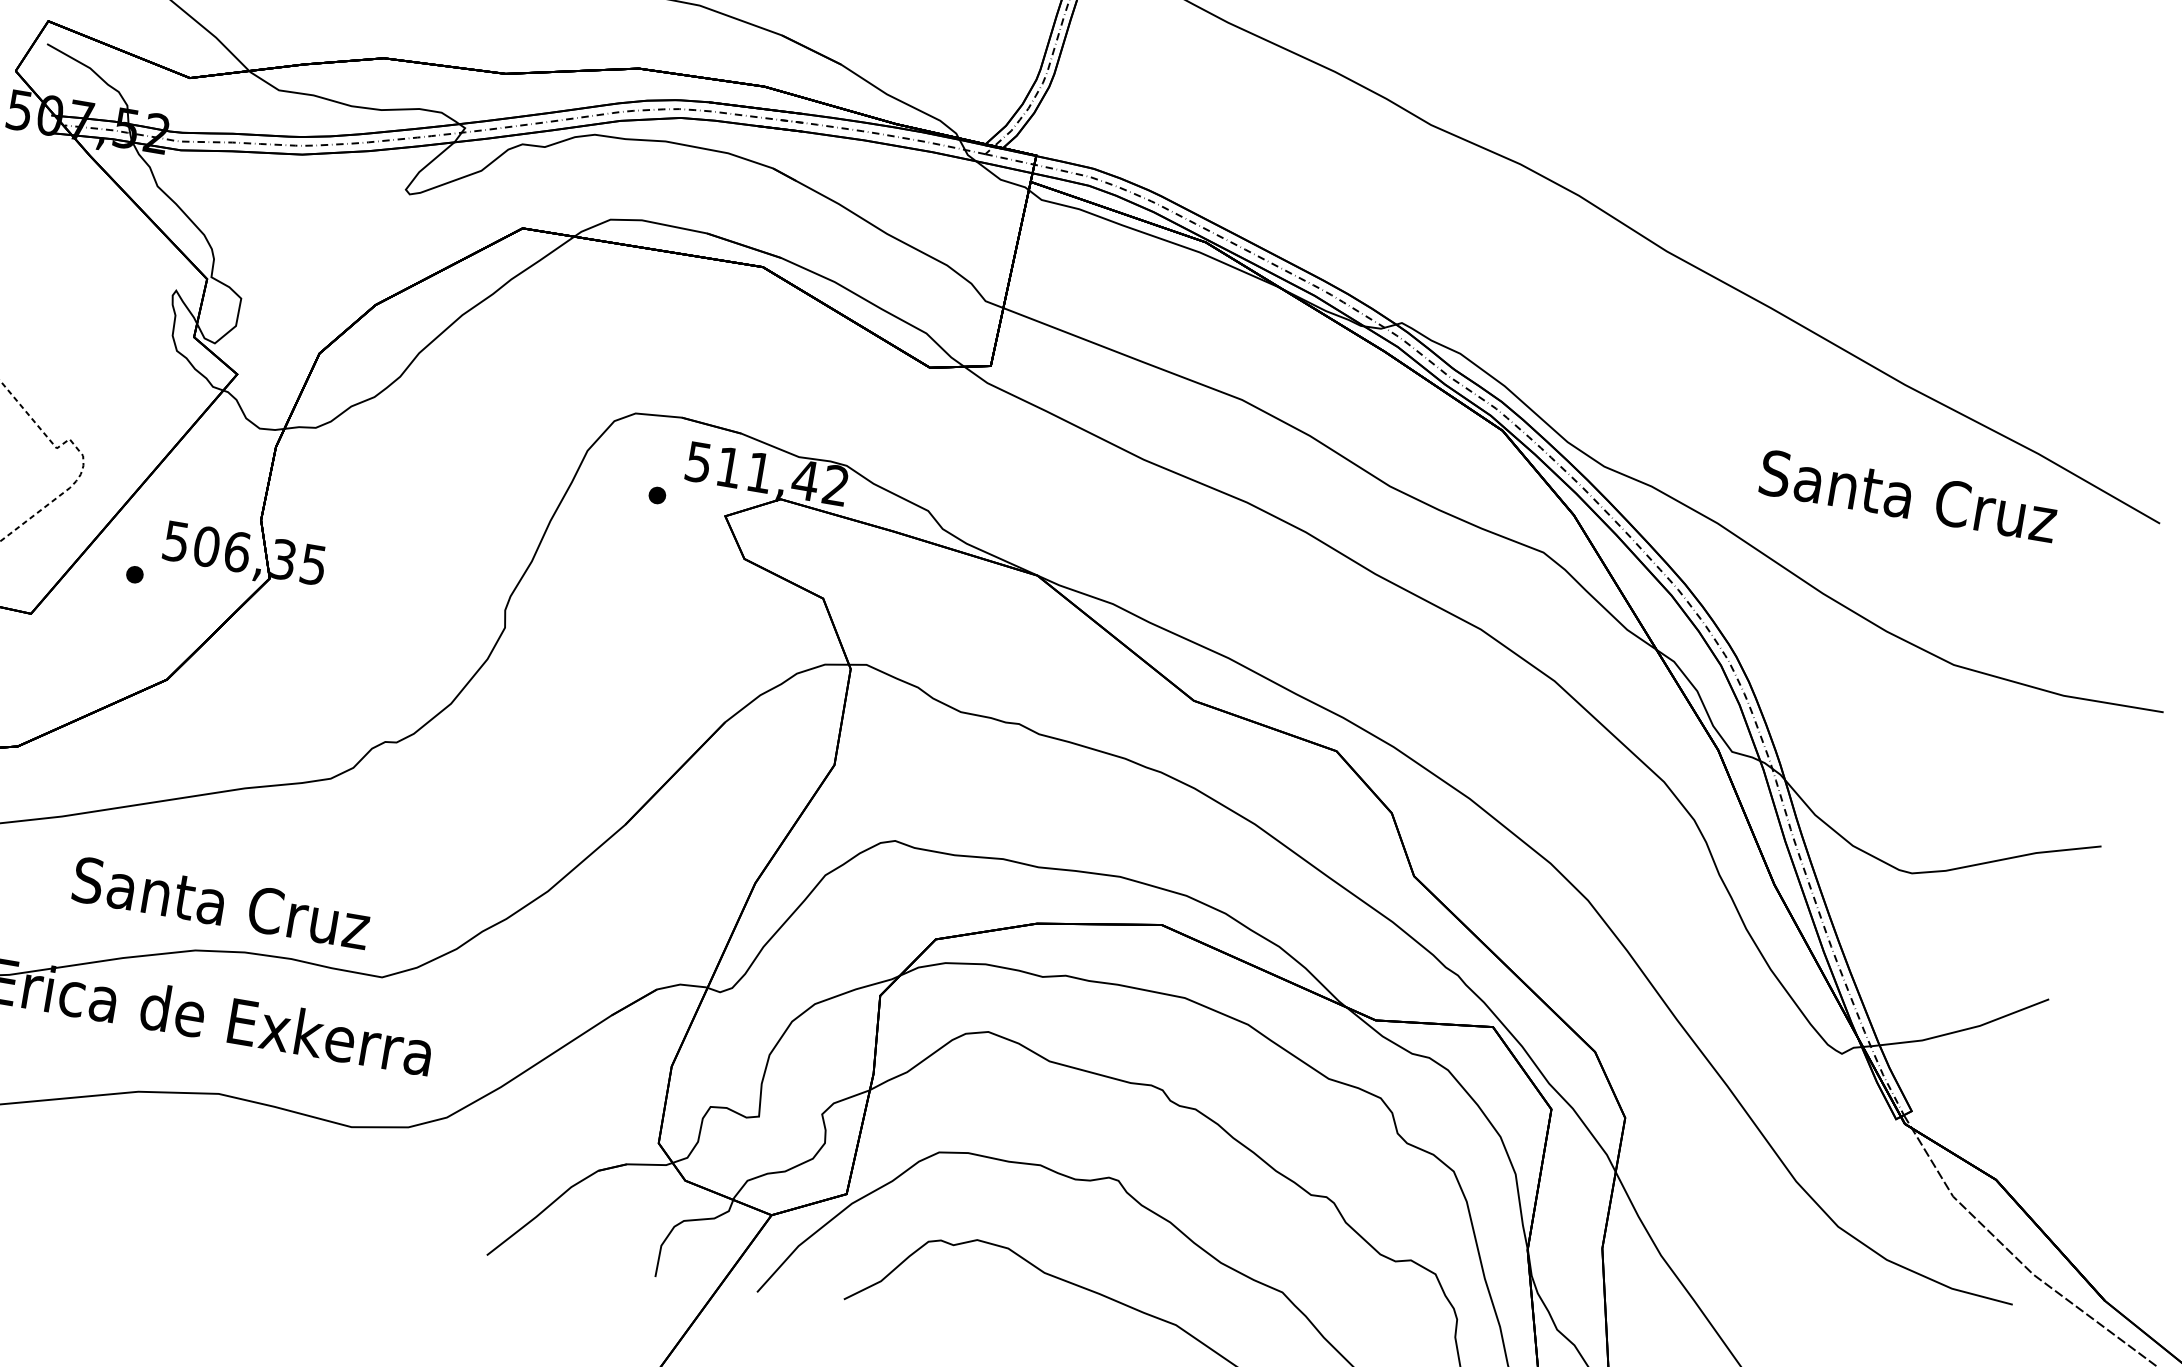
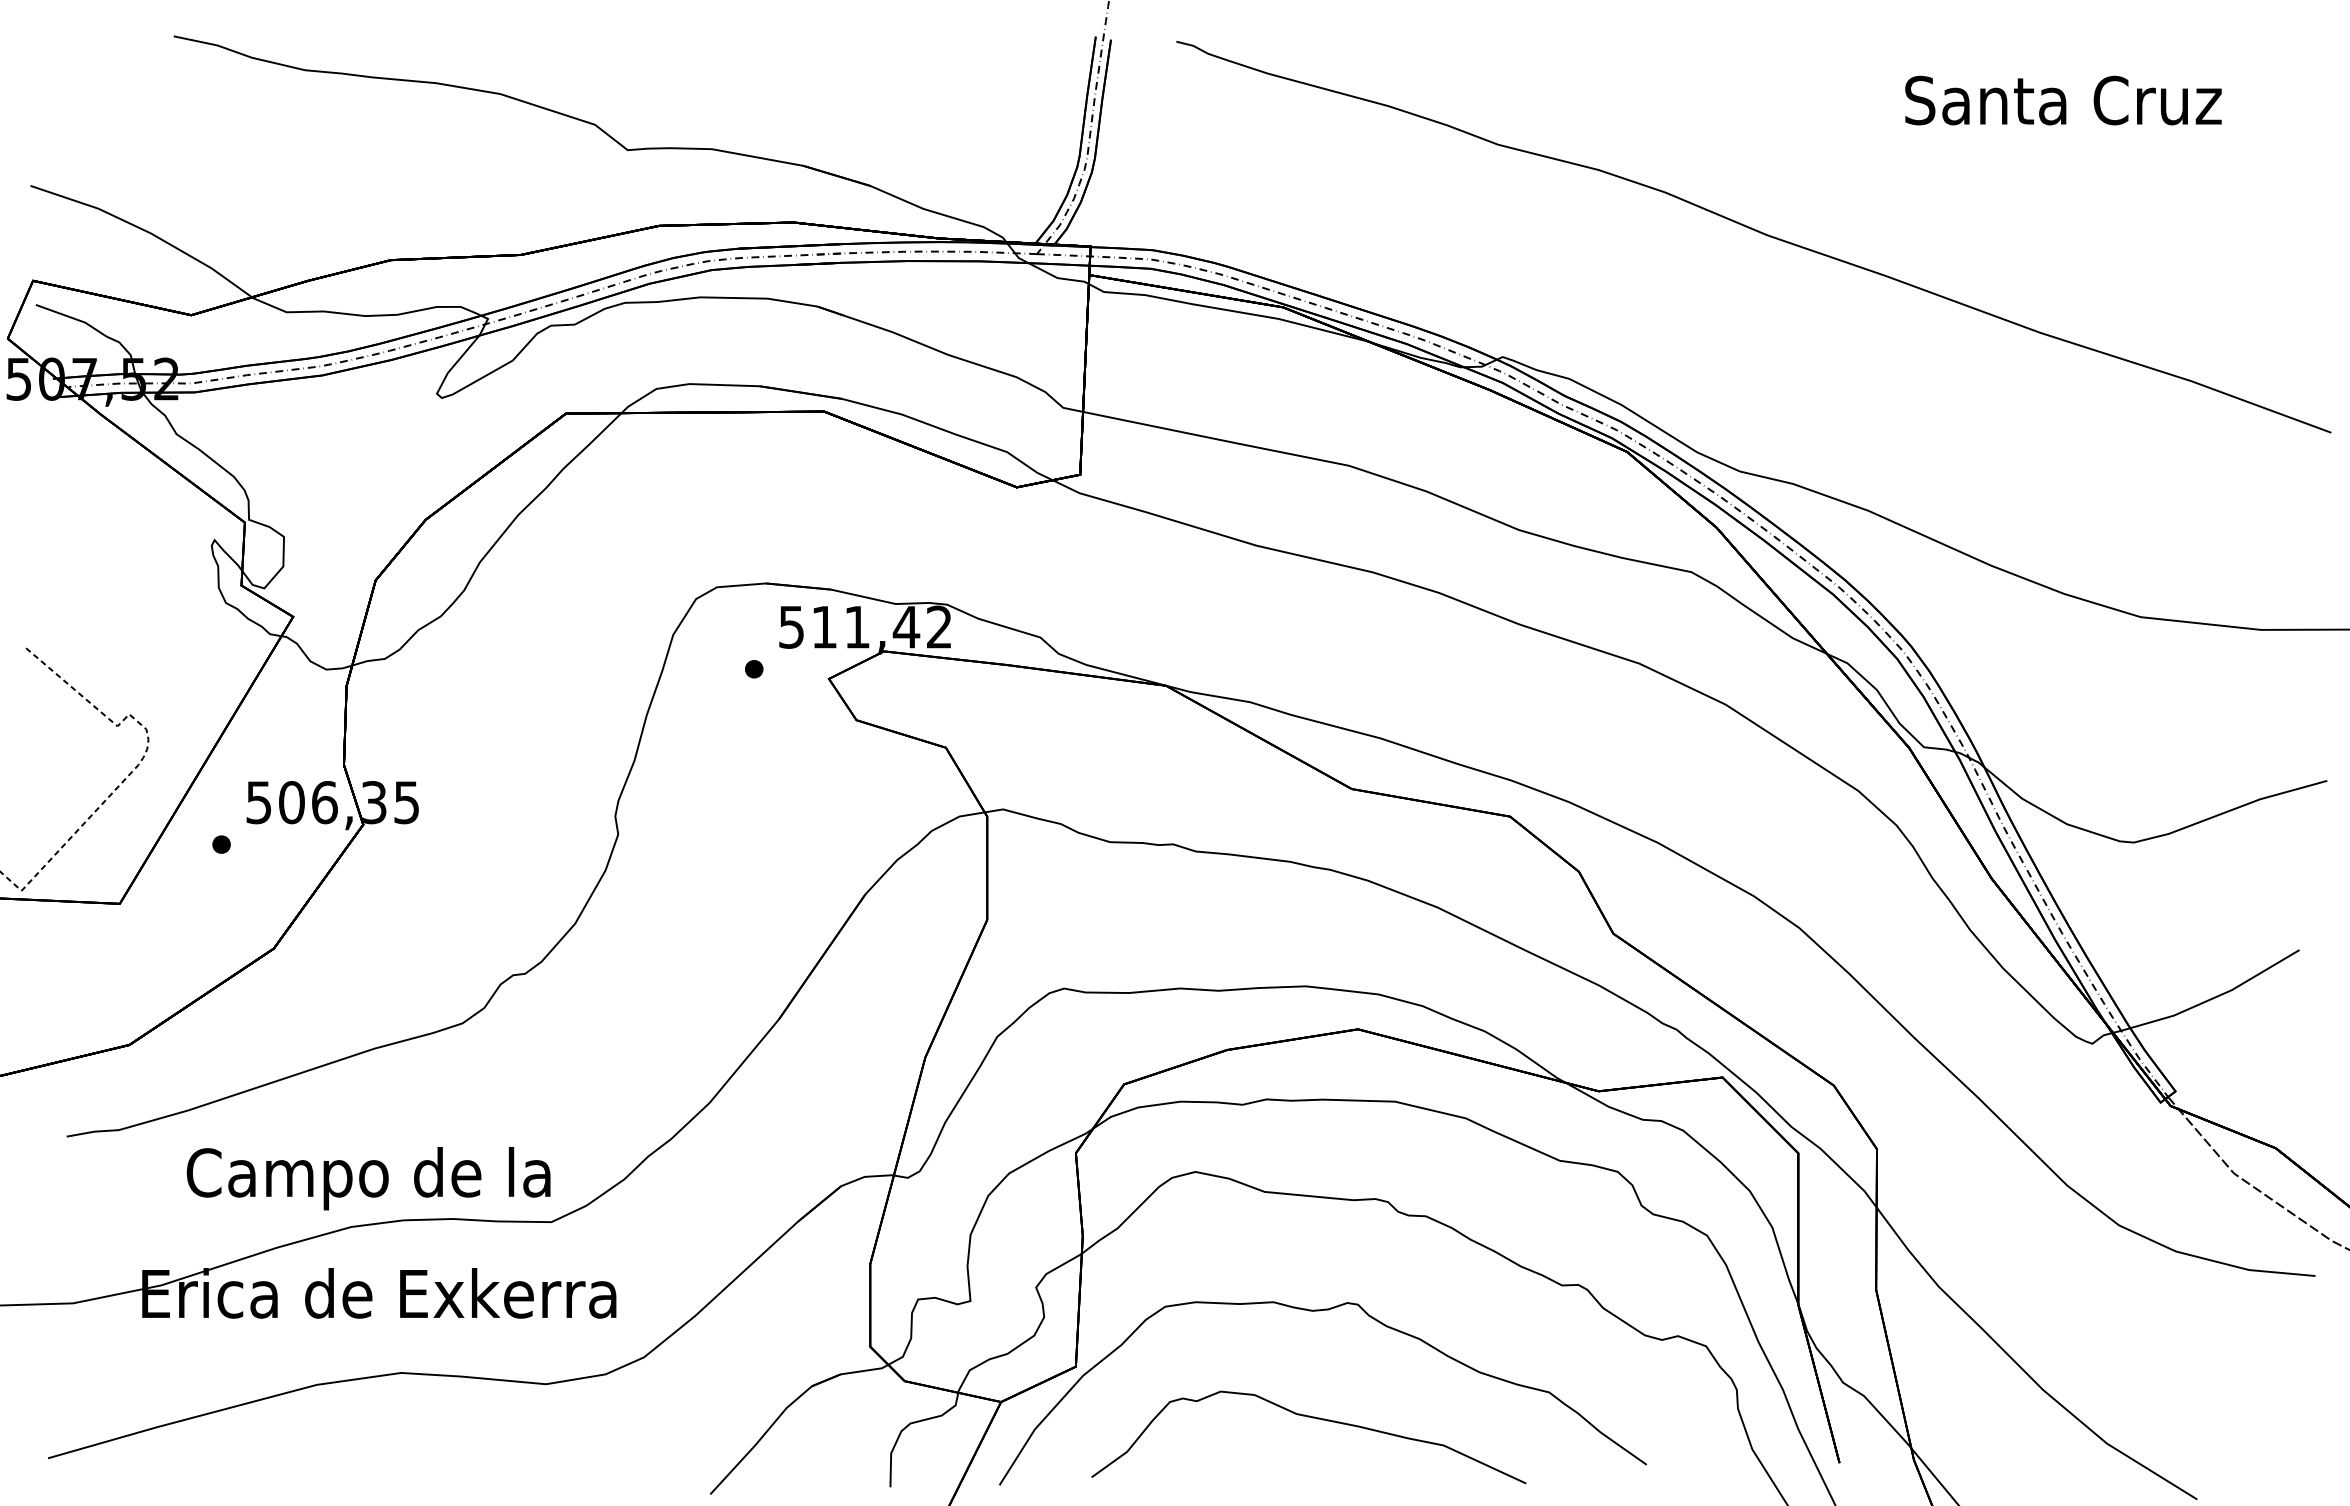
text: (1908, 496) -> (2063, 100), moved
text: (218, 908) -> (368, 1178), Santa Cruz -> Campo de la

